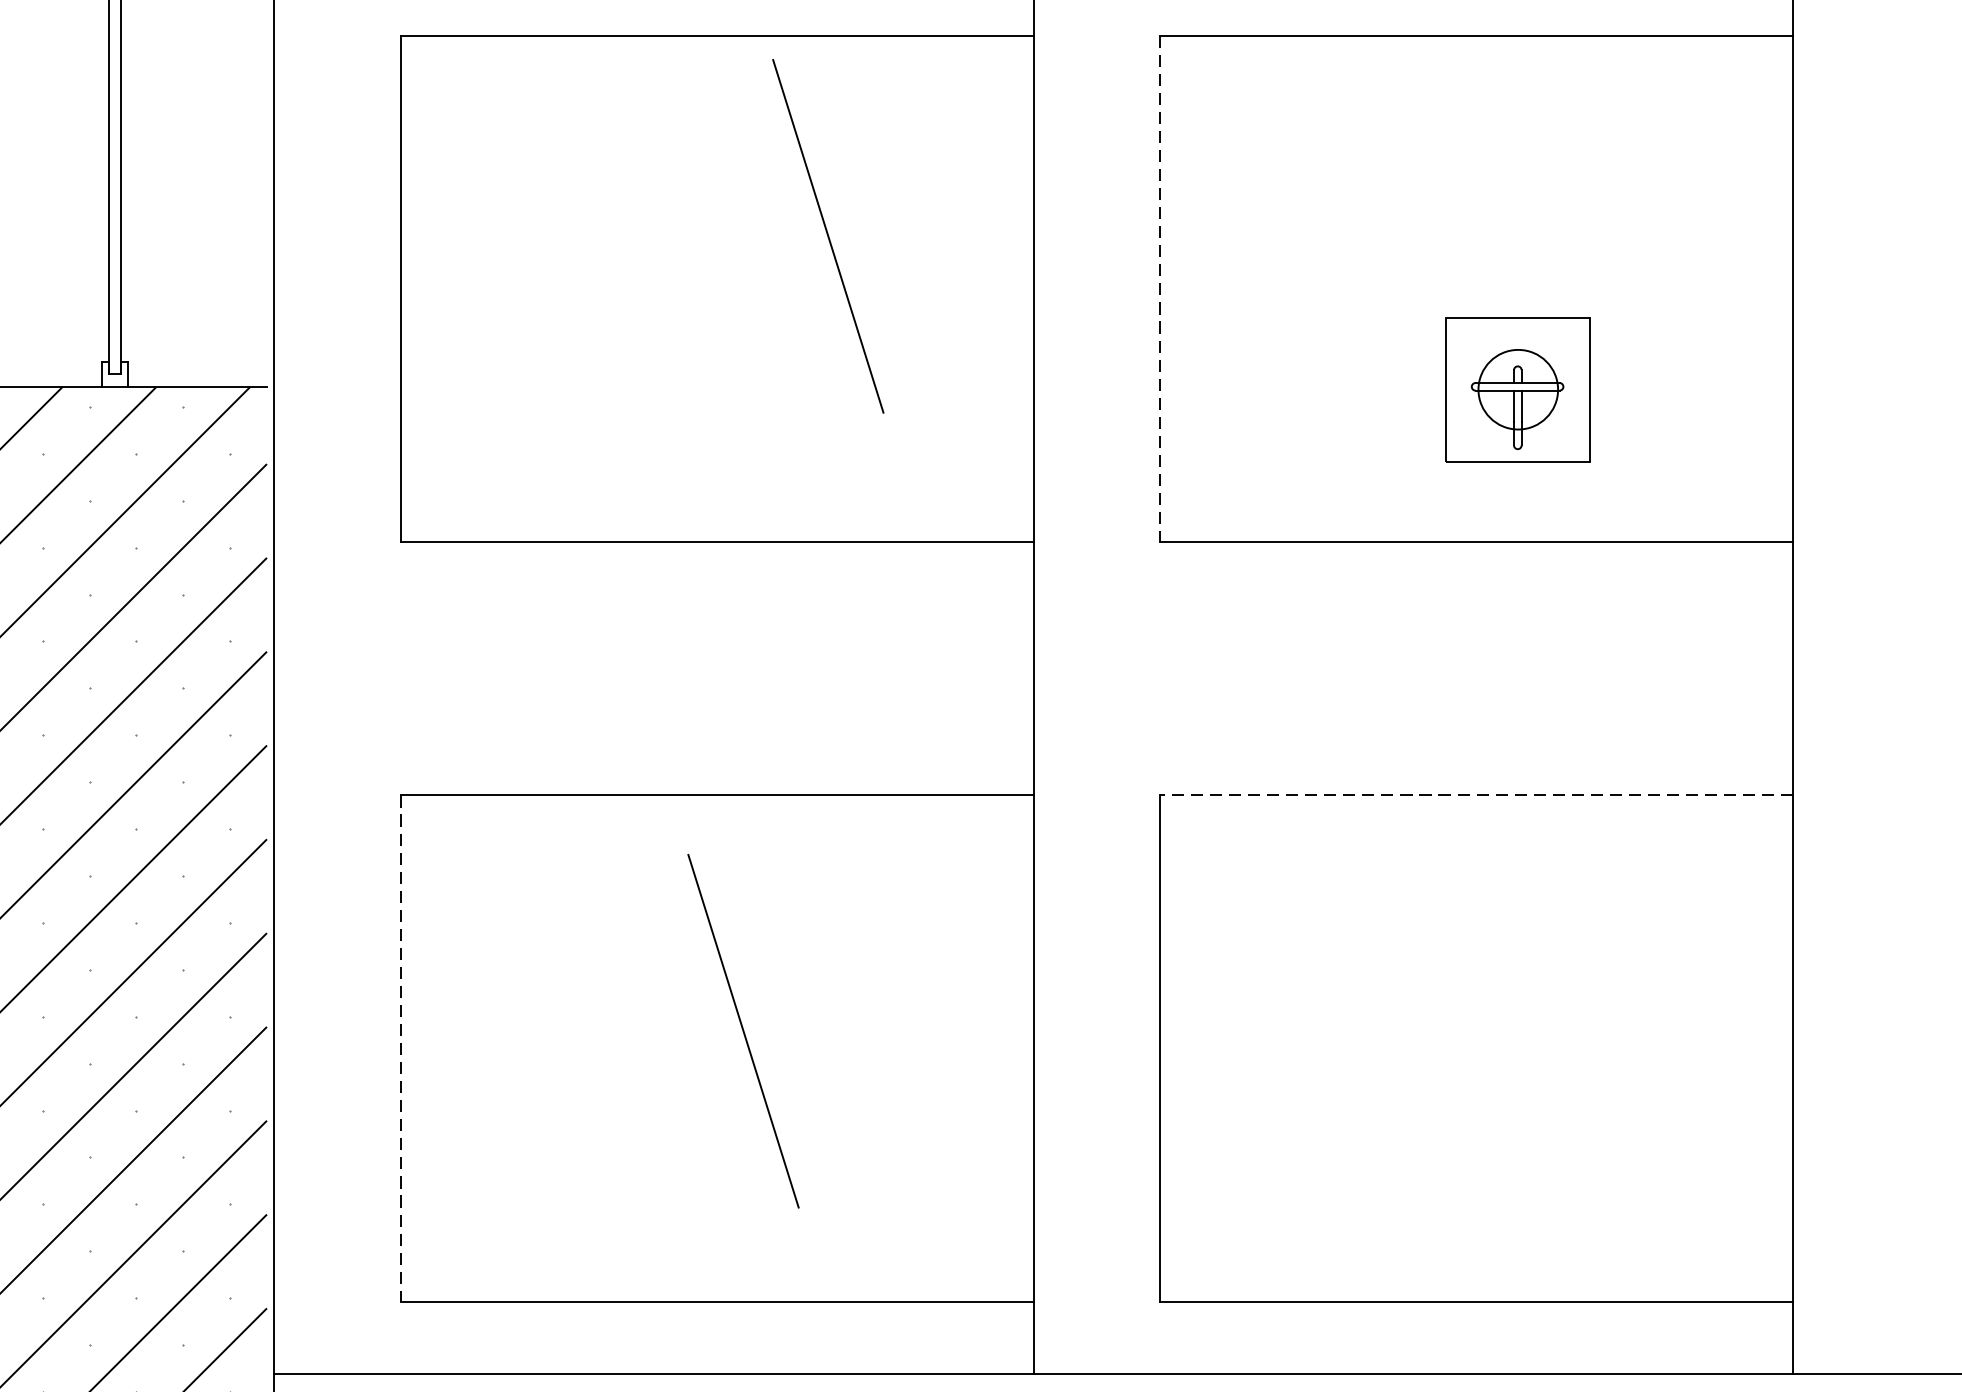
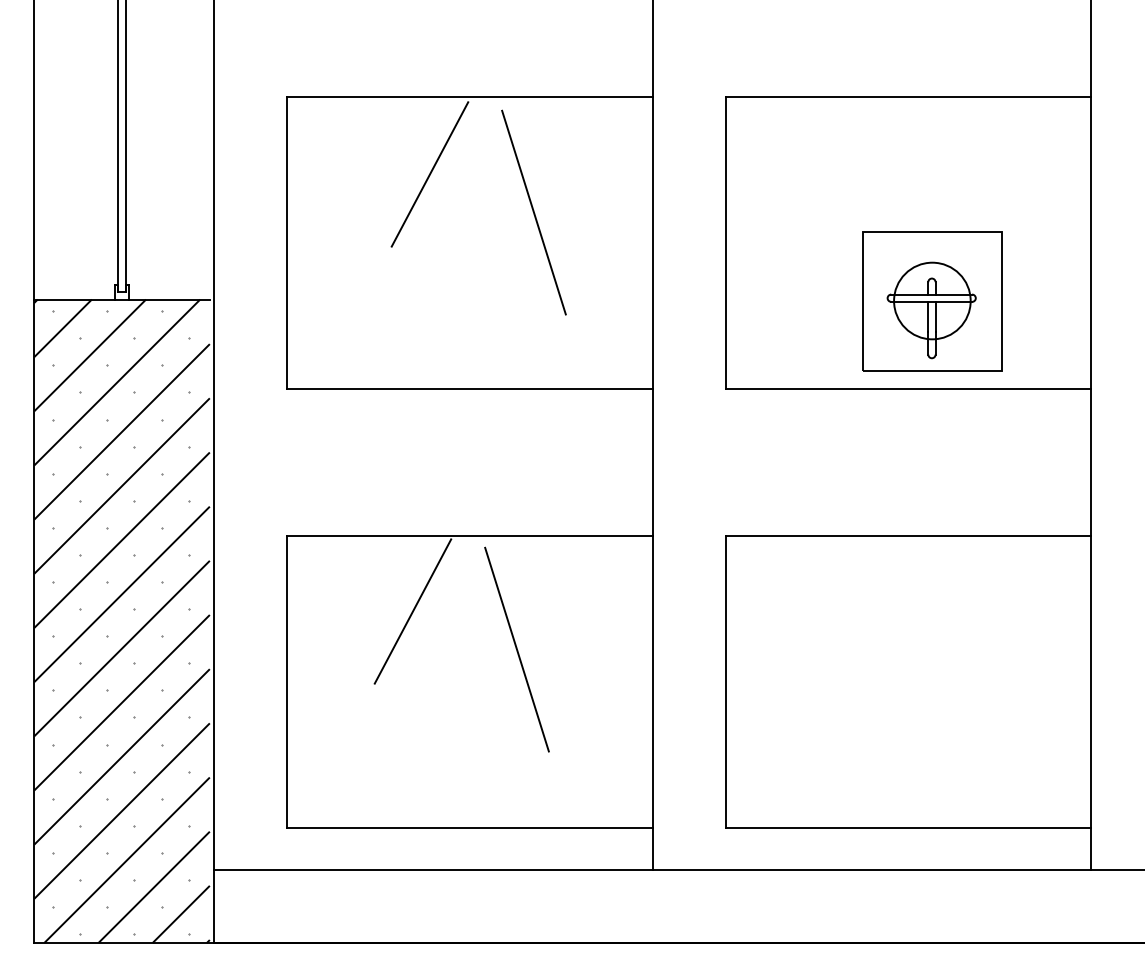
line: (647, 170) -> (429, 174), added
line: (1159, 289) -> (725, 243), dashed -> solid
part: (1518, 390) -> (932, 301), size x1.67
line: (1476, 795) -> (908, 535), dashed -> solid
line: (617, 927) -> (412, 611), added
line: (742, 1030) -> (516, 649), moved
line: (401, 1049) -> (287, 682), dashed -> solid

